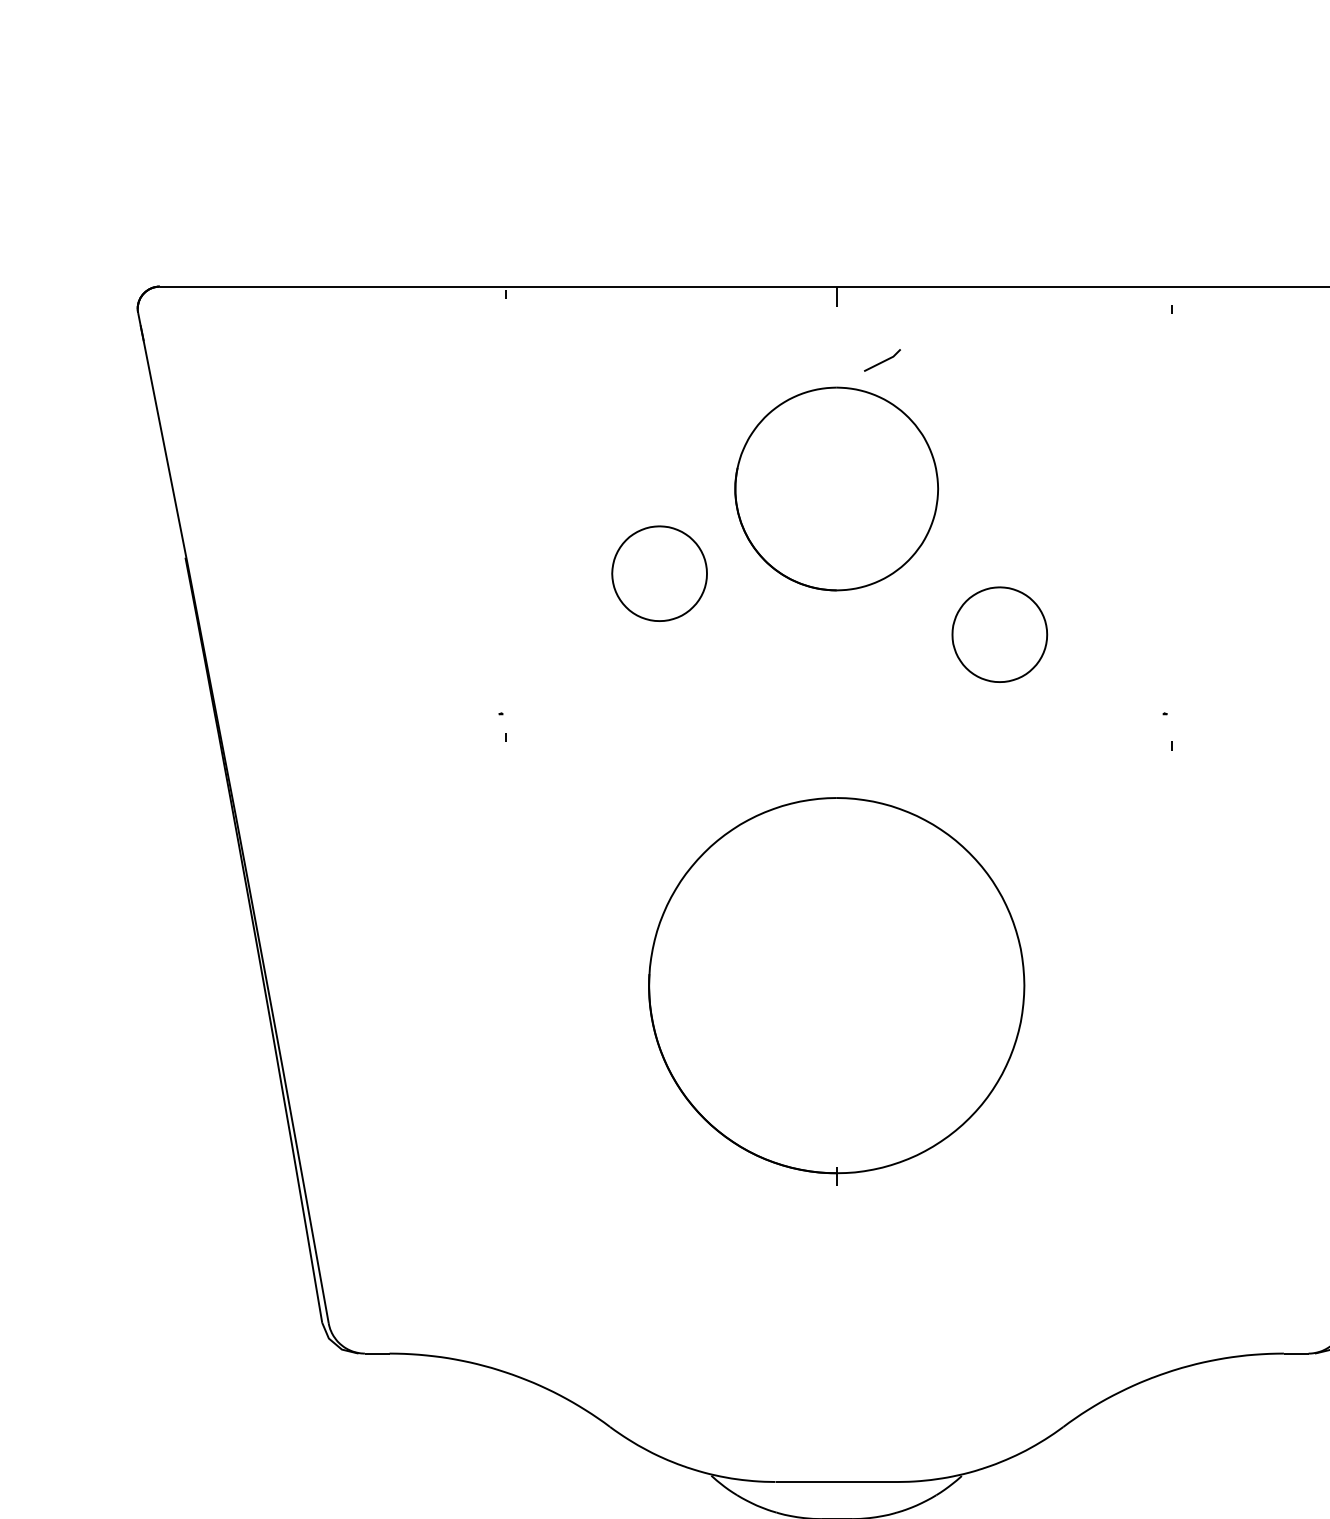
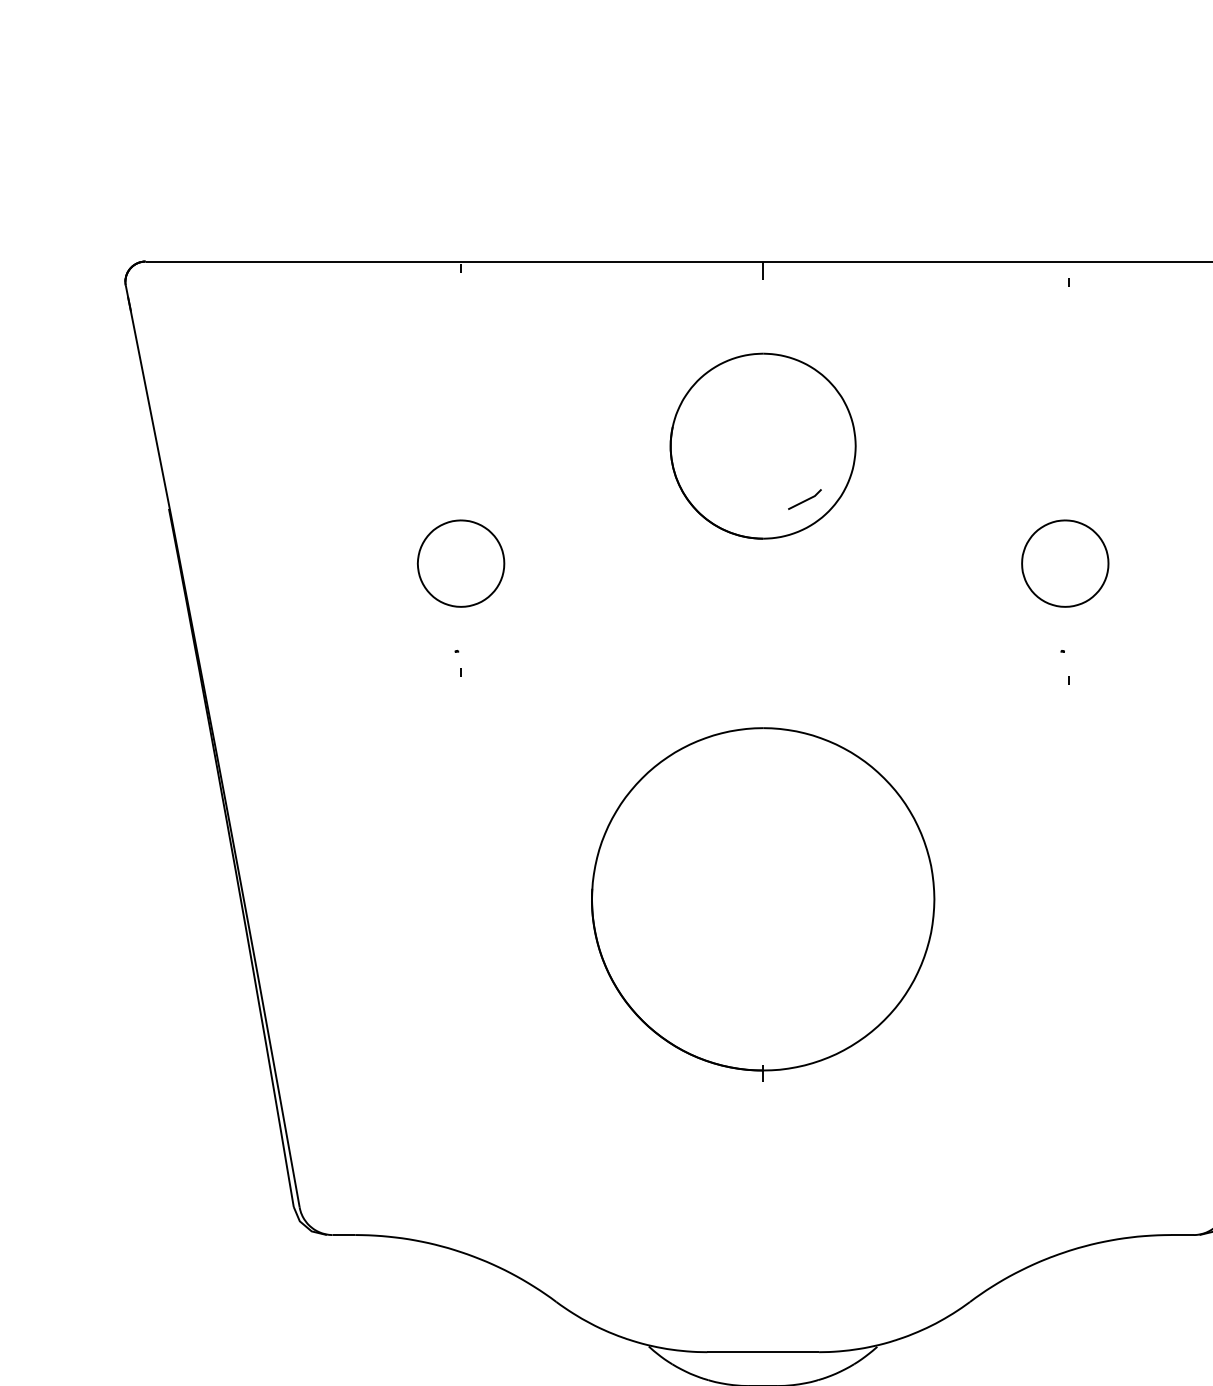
line: (883, 360) -> (805, 499), moved
part: (659, 573) -> (460, 563), moved
part: (999, 634) -> (1064, 563), moved

